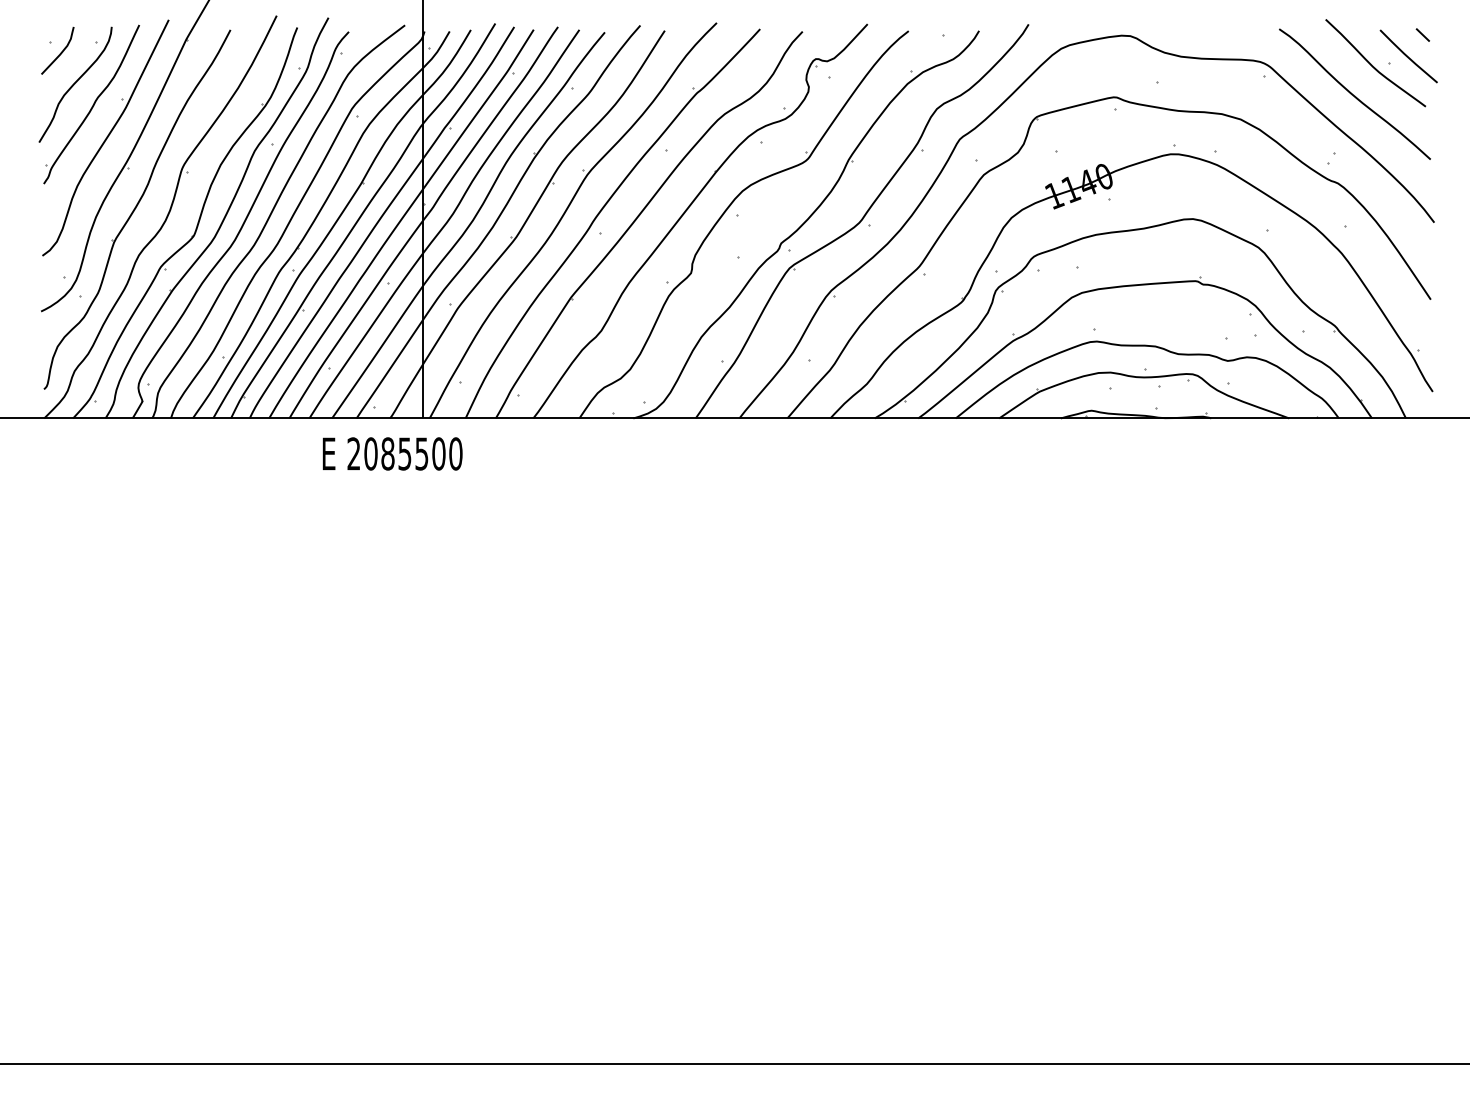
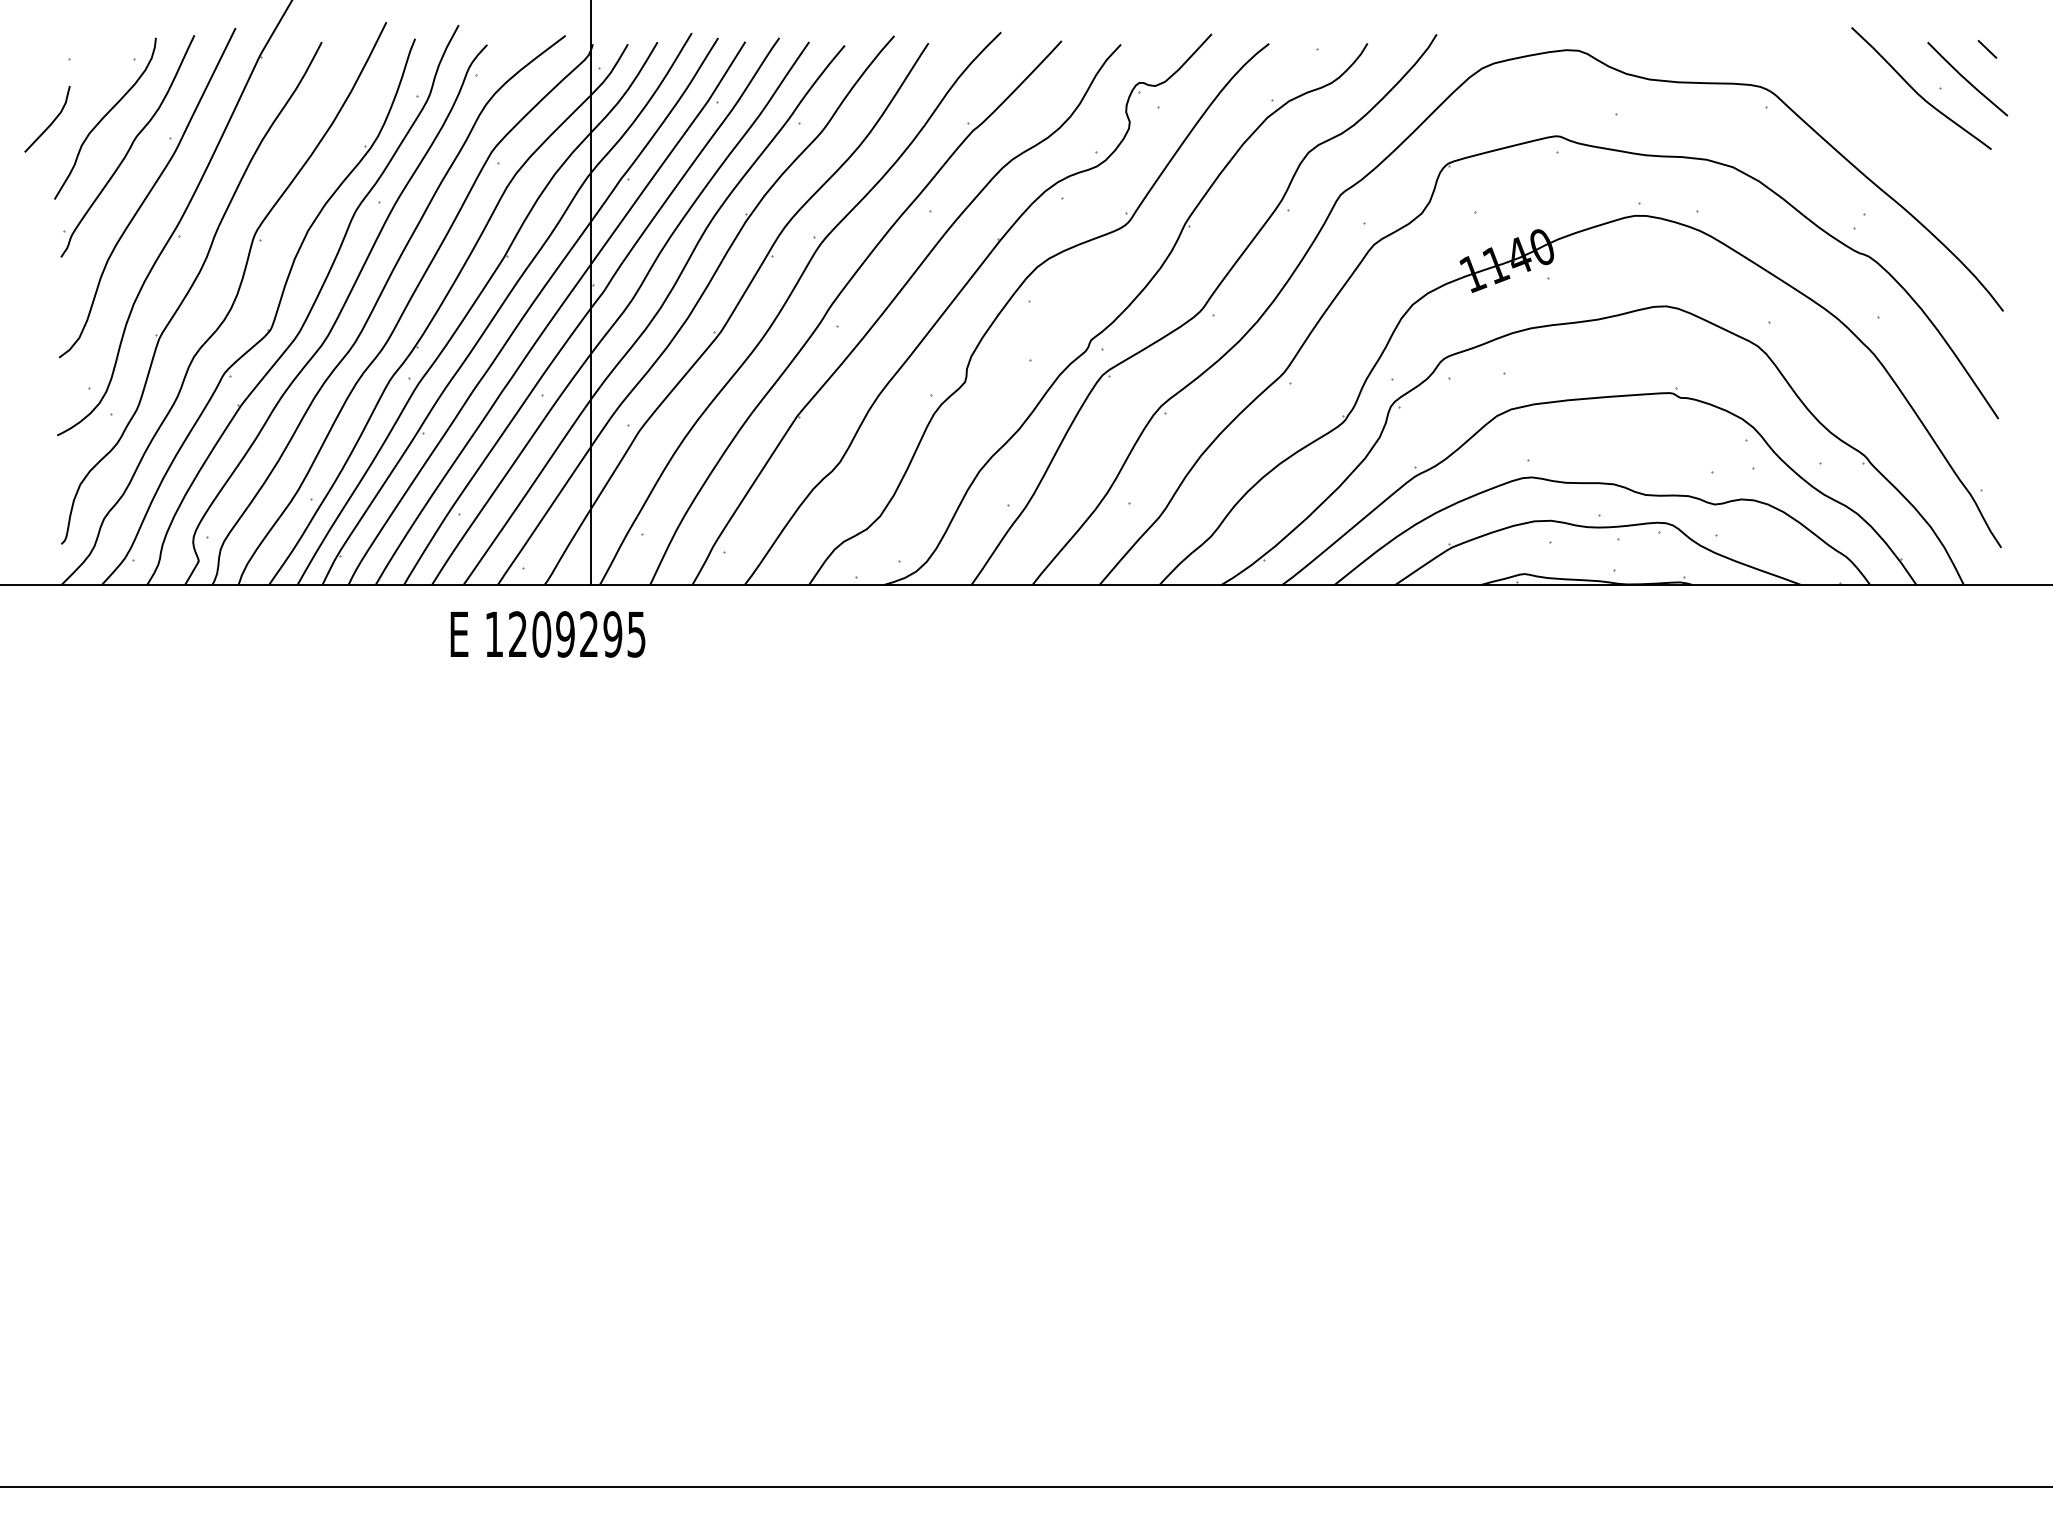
curve: (60, 53) -> (51, 122), moved
curve: (1353, 94) -> (1890, 132), removed
text: (404, 454) -> (565, 634), 2085500 -> 1209295

